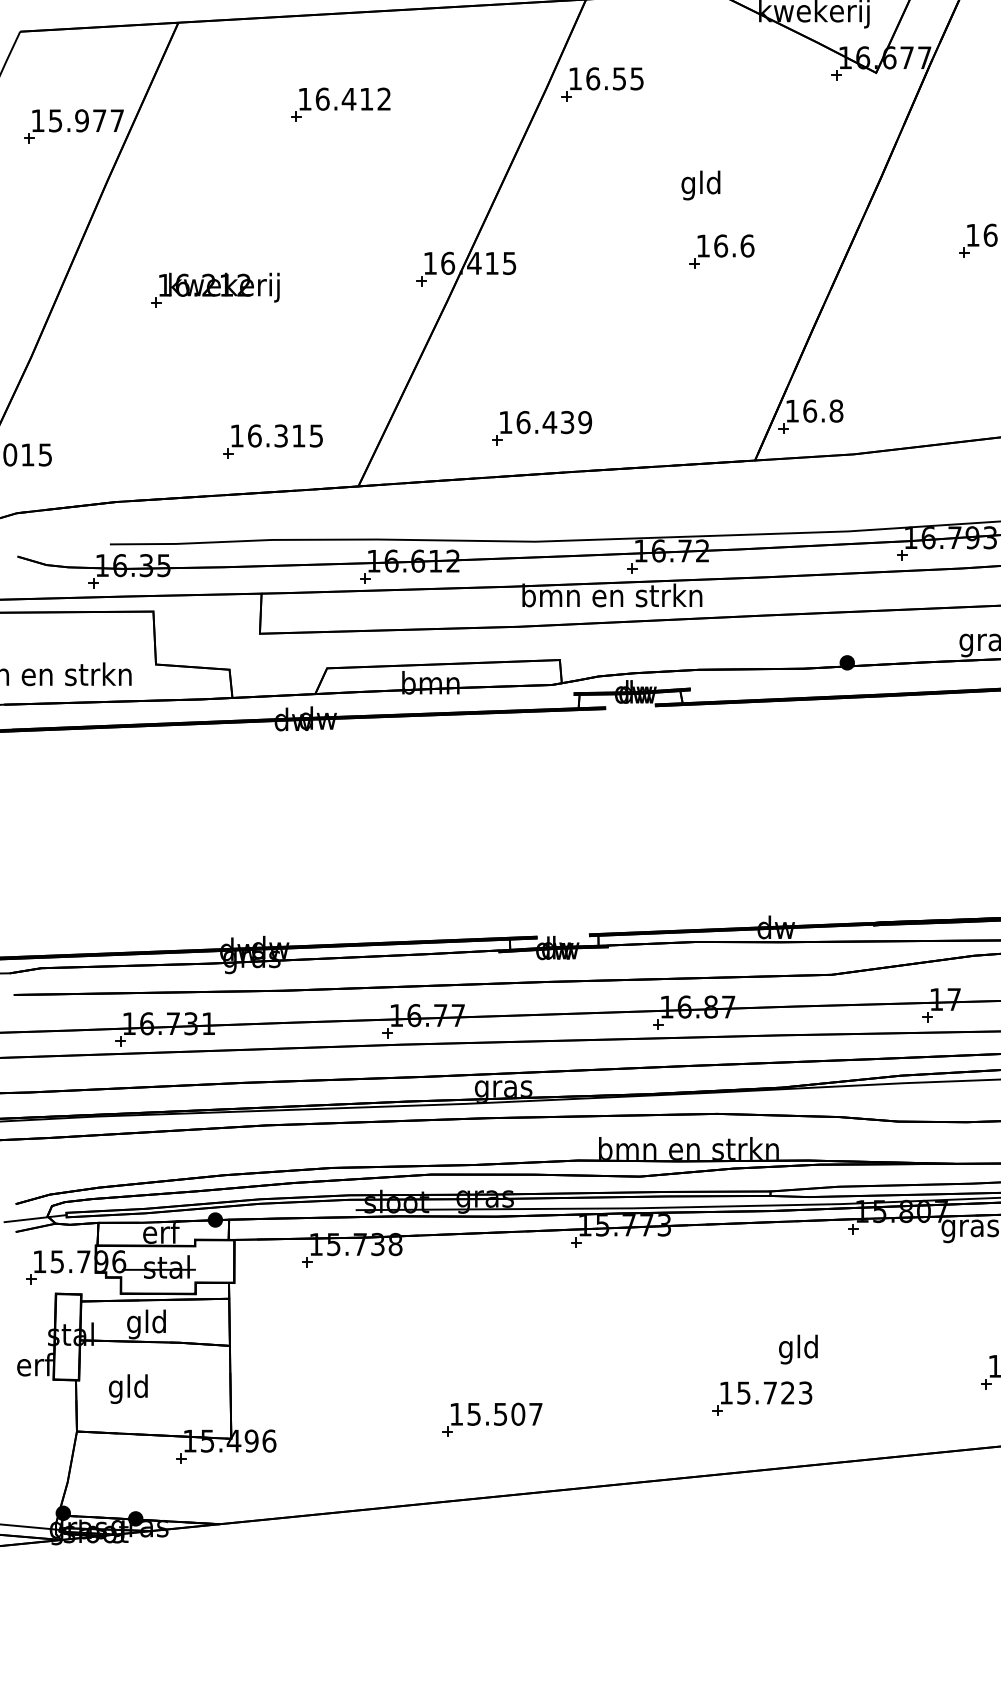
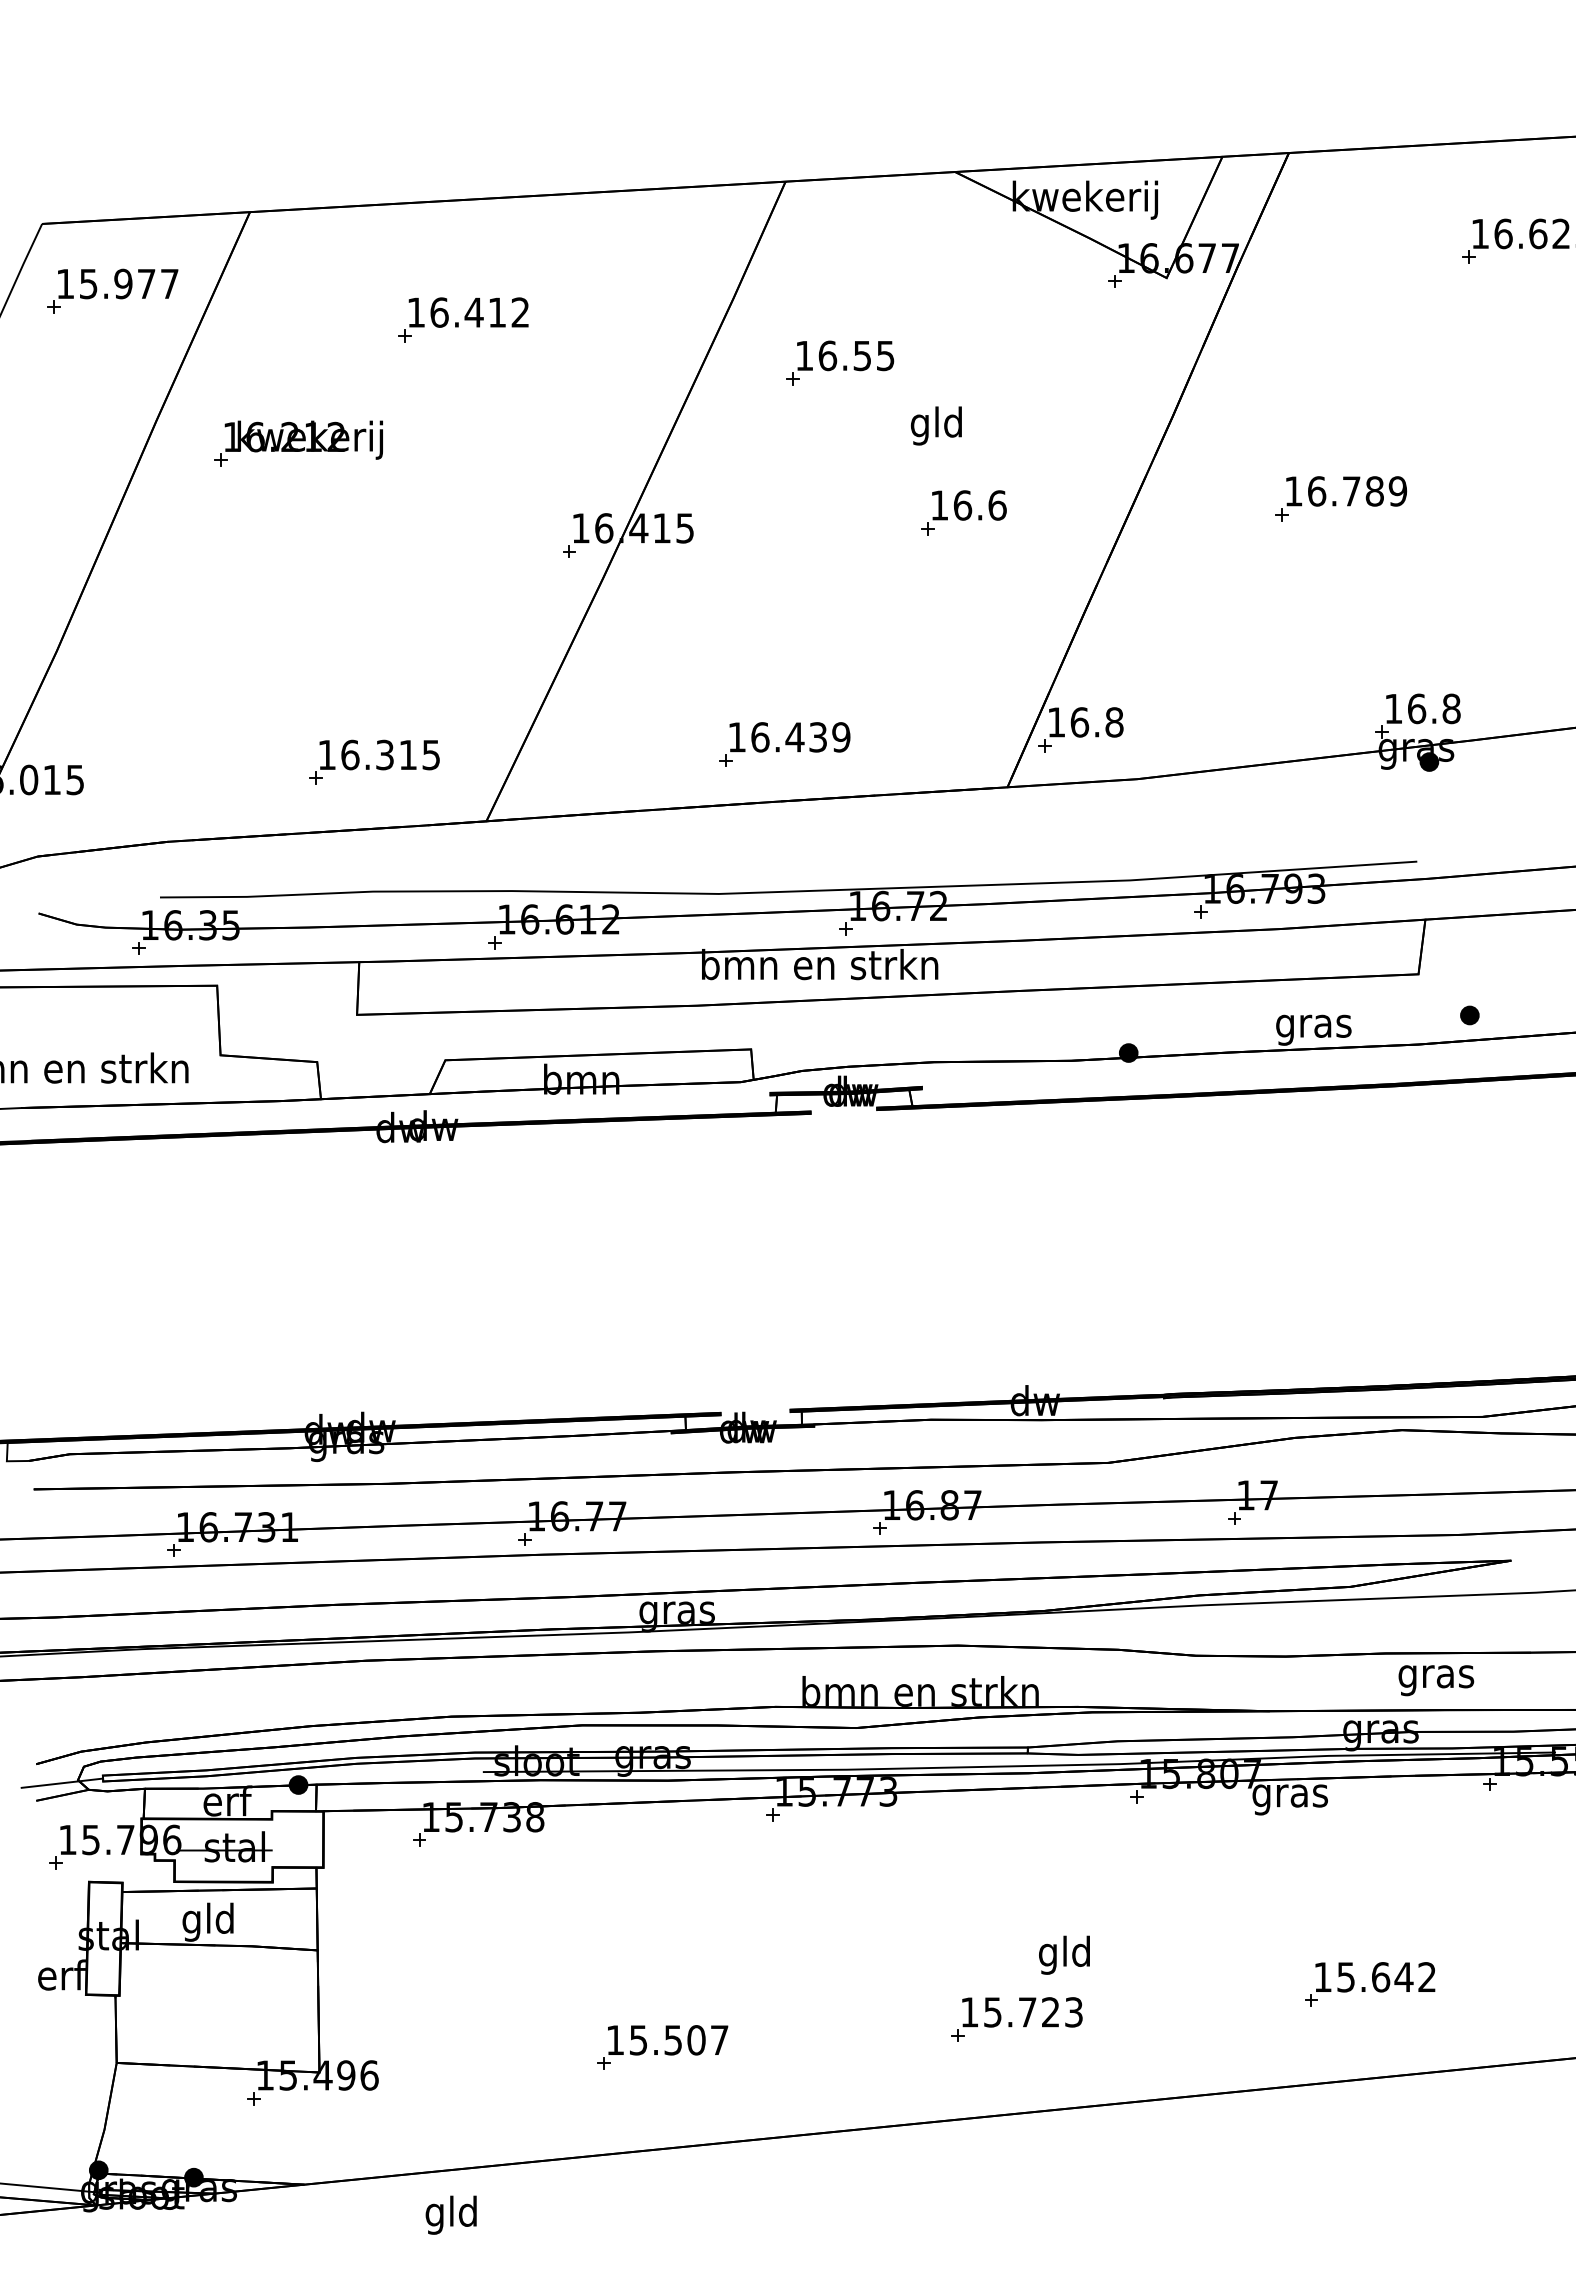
part: (602, 83) -> (840, 362), moved
part: (73, 125) -> (112, 290), moved
part: (215, 290) -> (298, 443), moved
part: (541, 427) -> (784, 744), moved
text: (127, 1388) -> (450, 2214), moved

